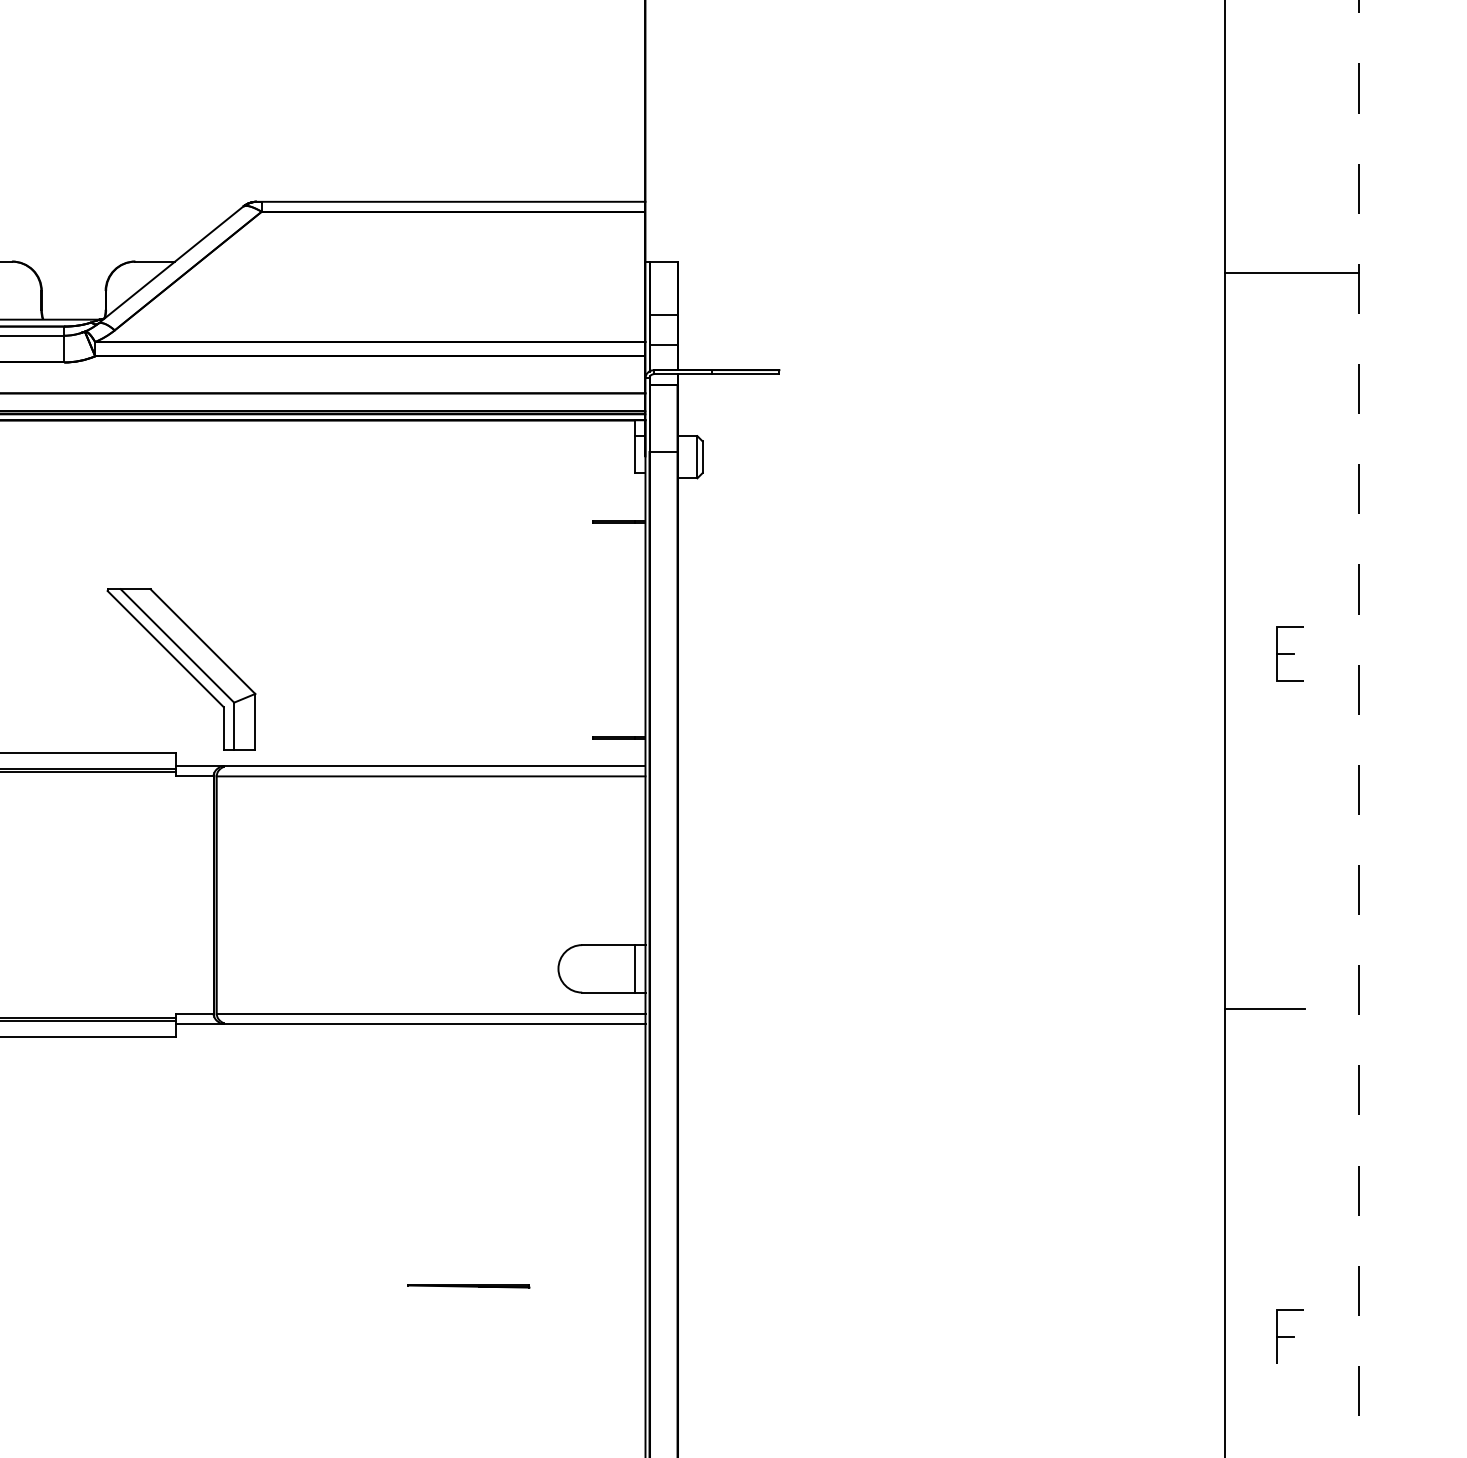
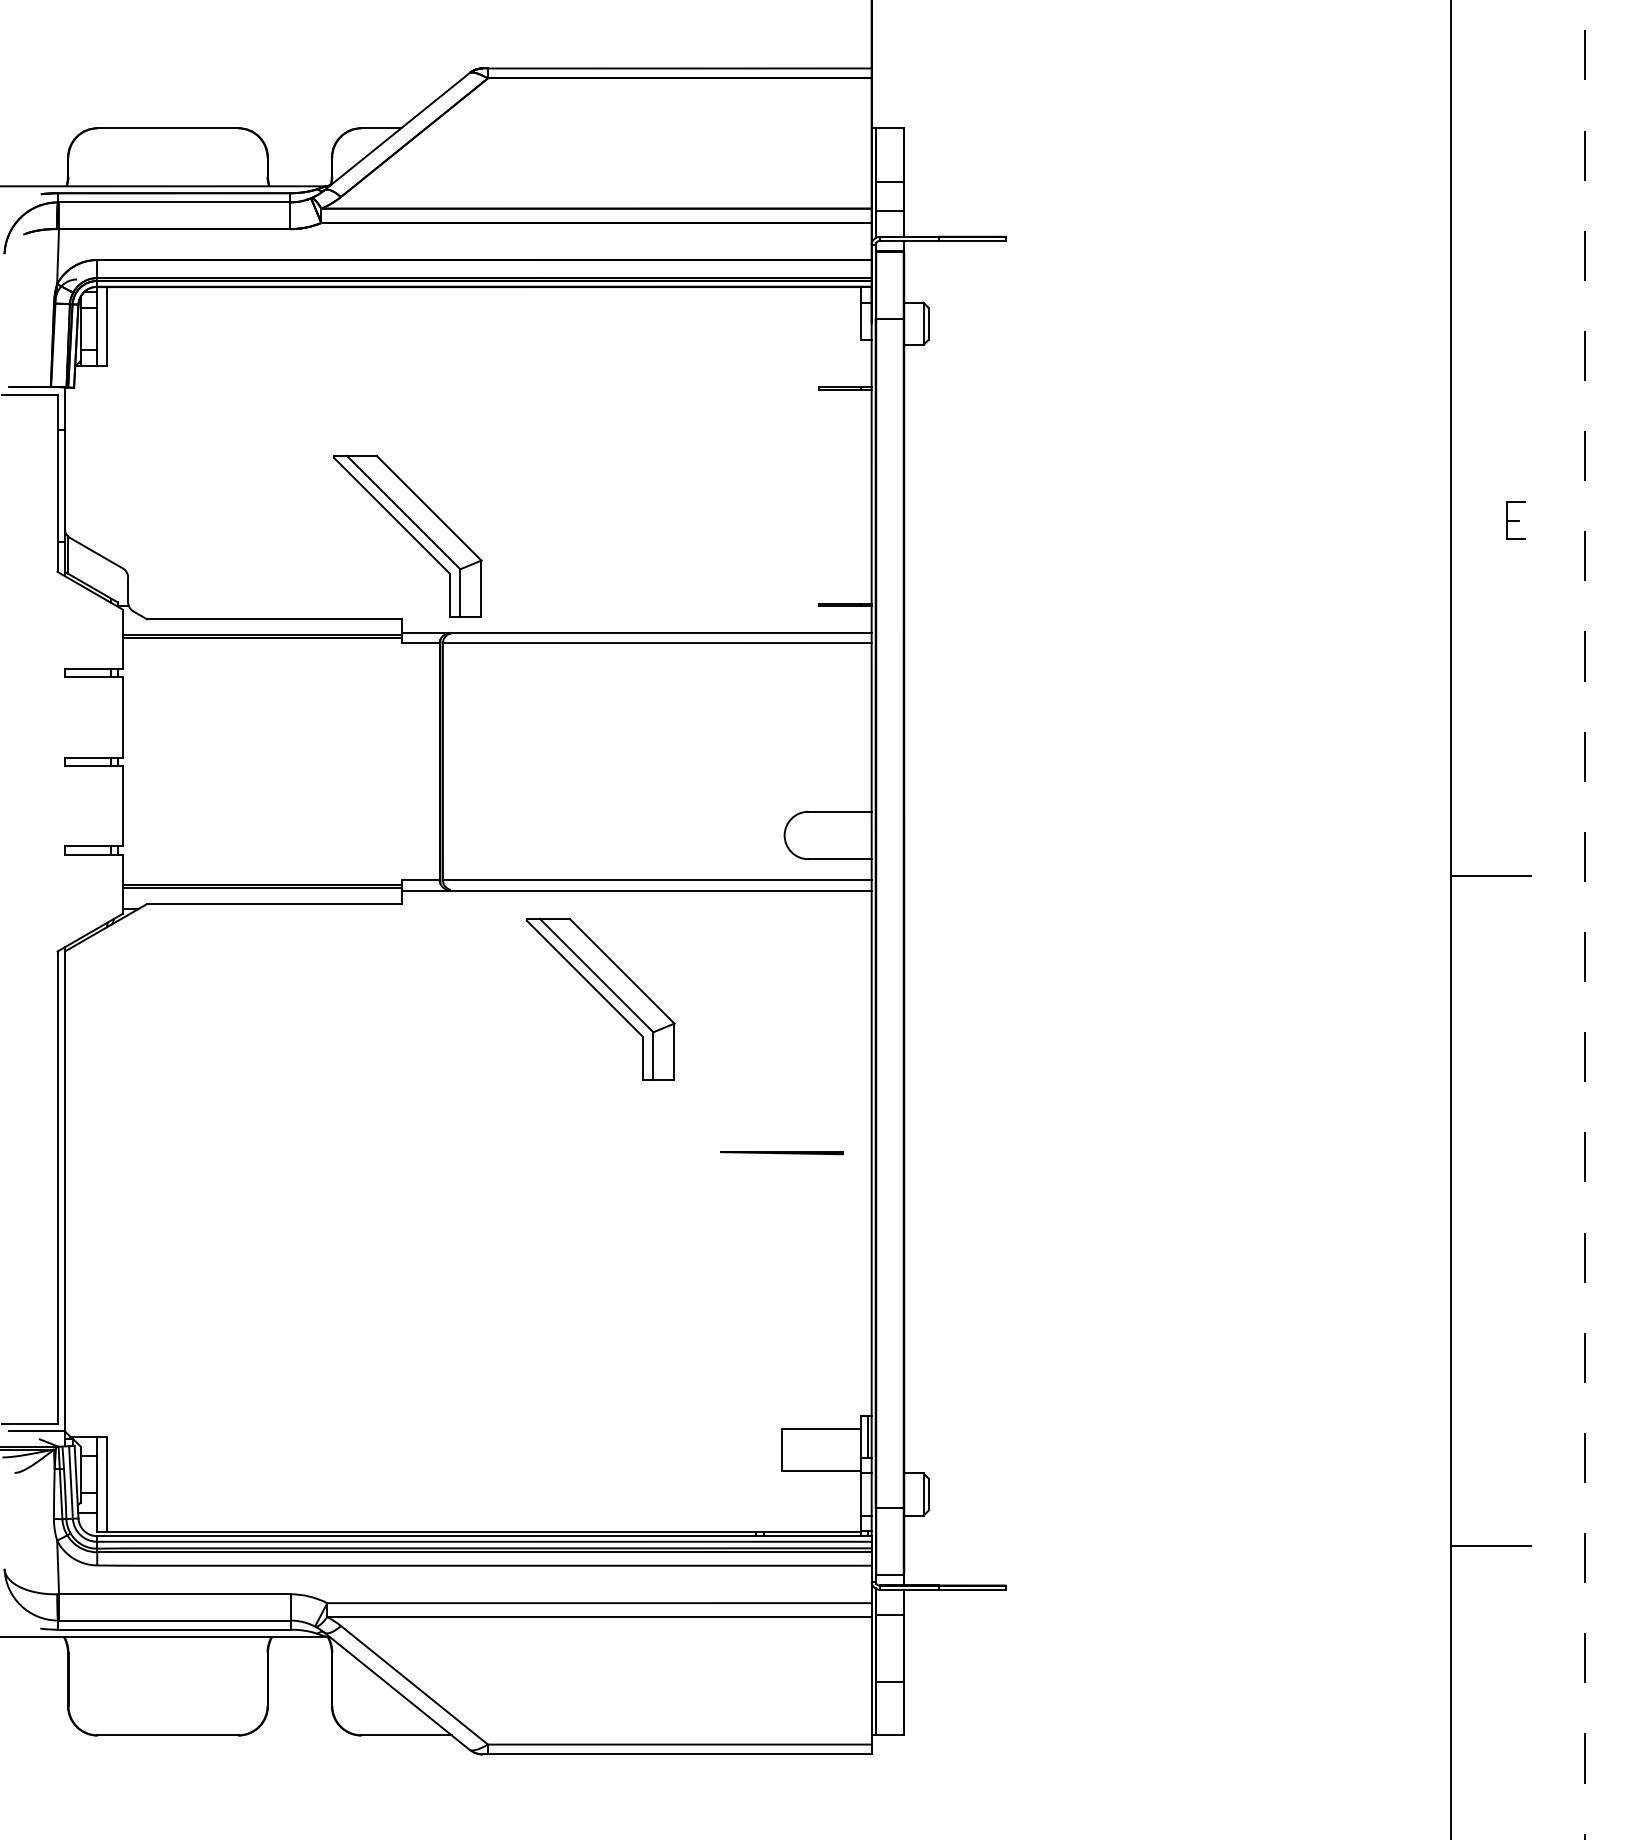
line: (1291, 272) -> (1517, 139), removed
part: (1290, 653) -> (1516, 520), size x0.7
line: (635, 968) -> (861, 835), removed
part: (374, 1131) -> (600, 998), added
line: (468, 1286) -> (781, 1153), moved
part: (1290, 1335) -> (1516, 1202), removed

